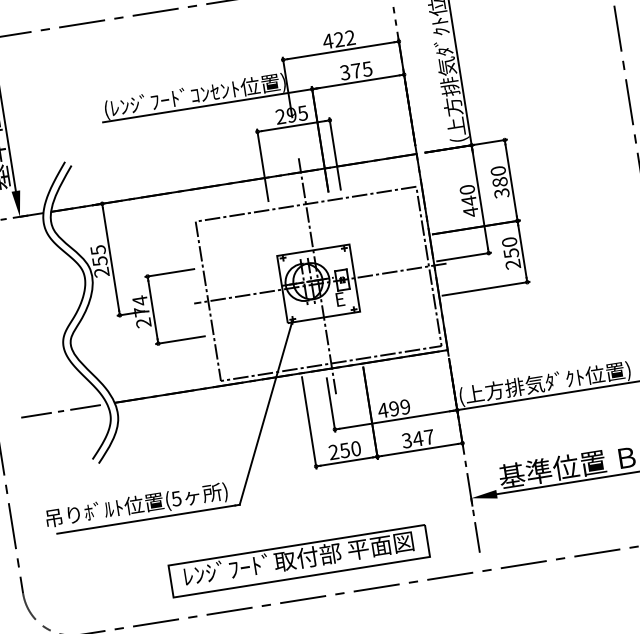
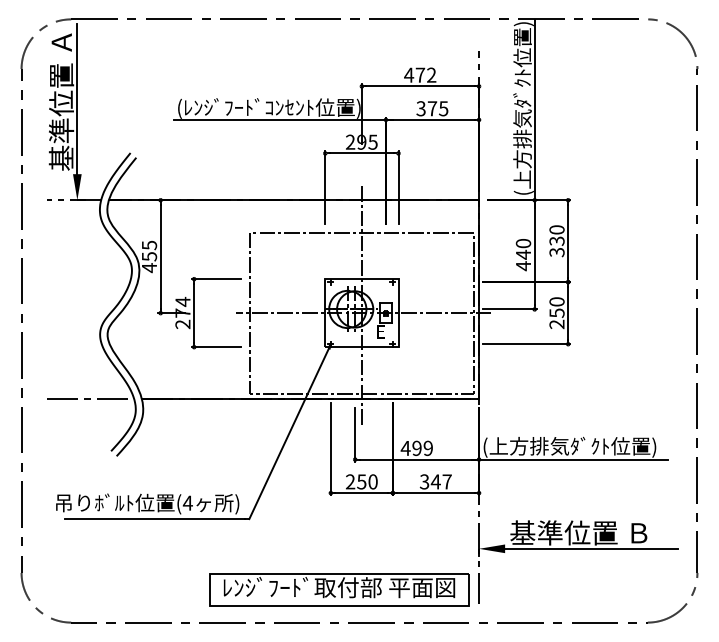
text: (339, 38) -> (420, 74), 422 -> 472
text: (499, 181) -> (556, 240), 380 -> 330
text: (100, 273) -> (148, 268), 255 -> 455
text: (176, 498) -> (187, 502), (5 -> (4
part: (299, 560) -> (339, 589), moved

